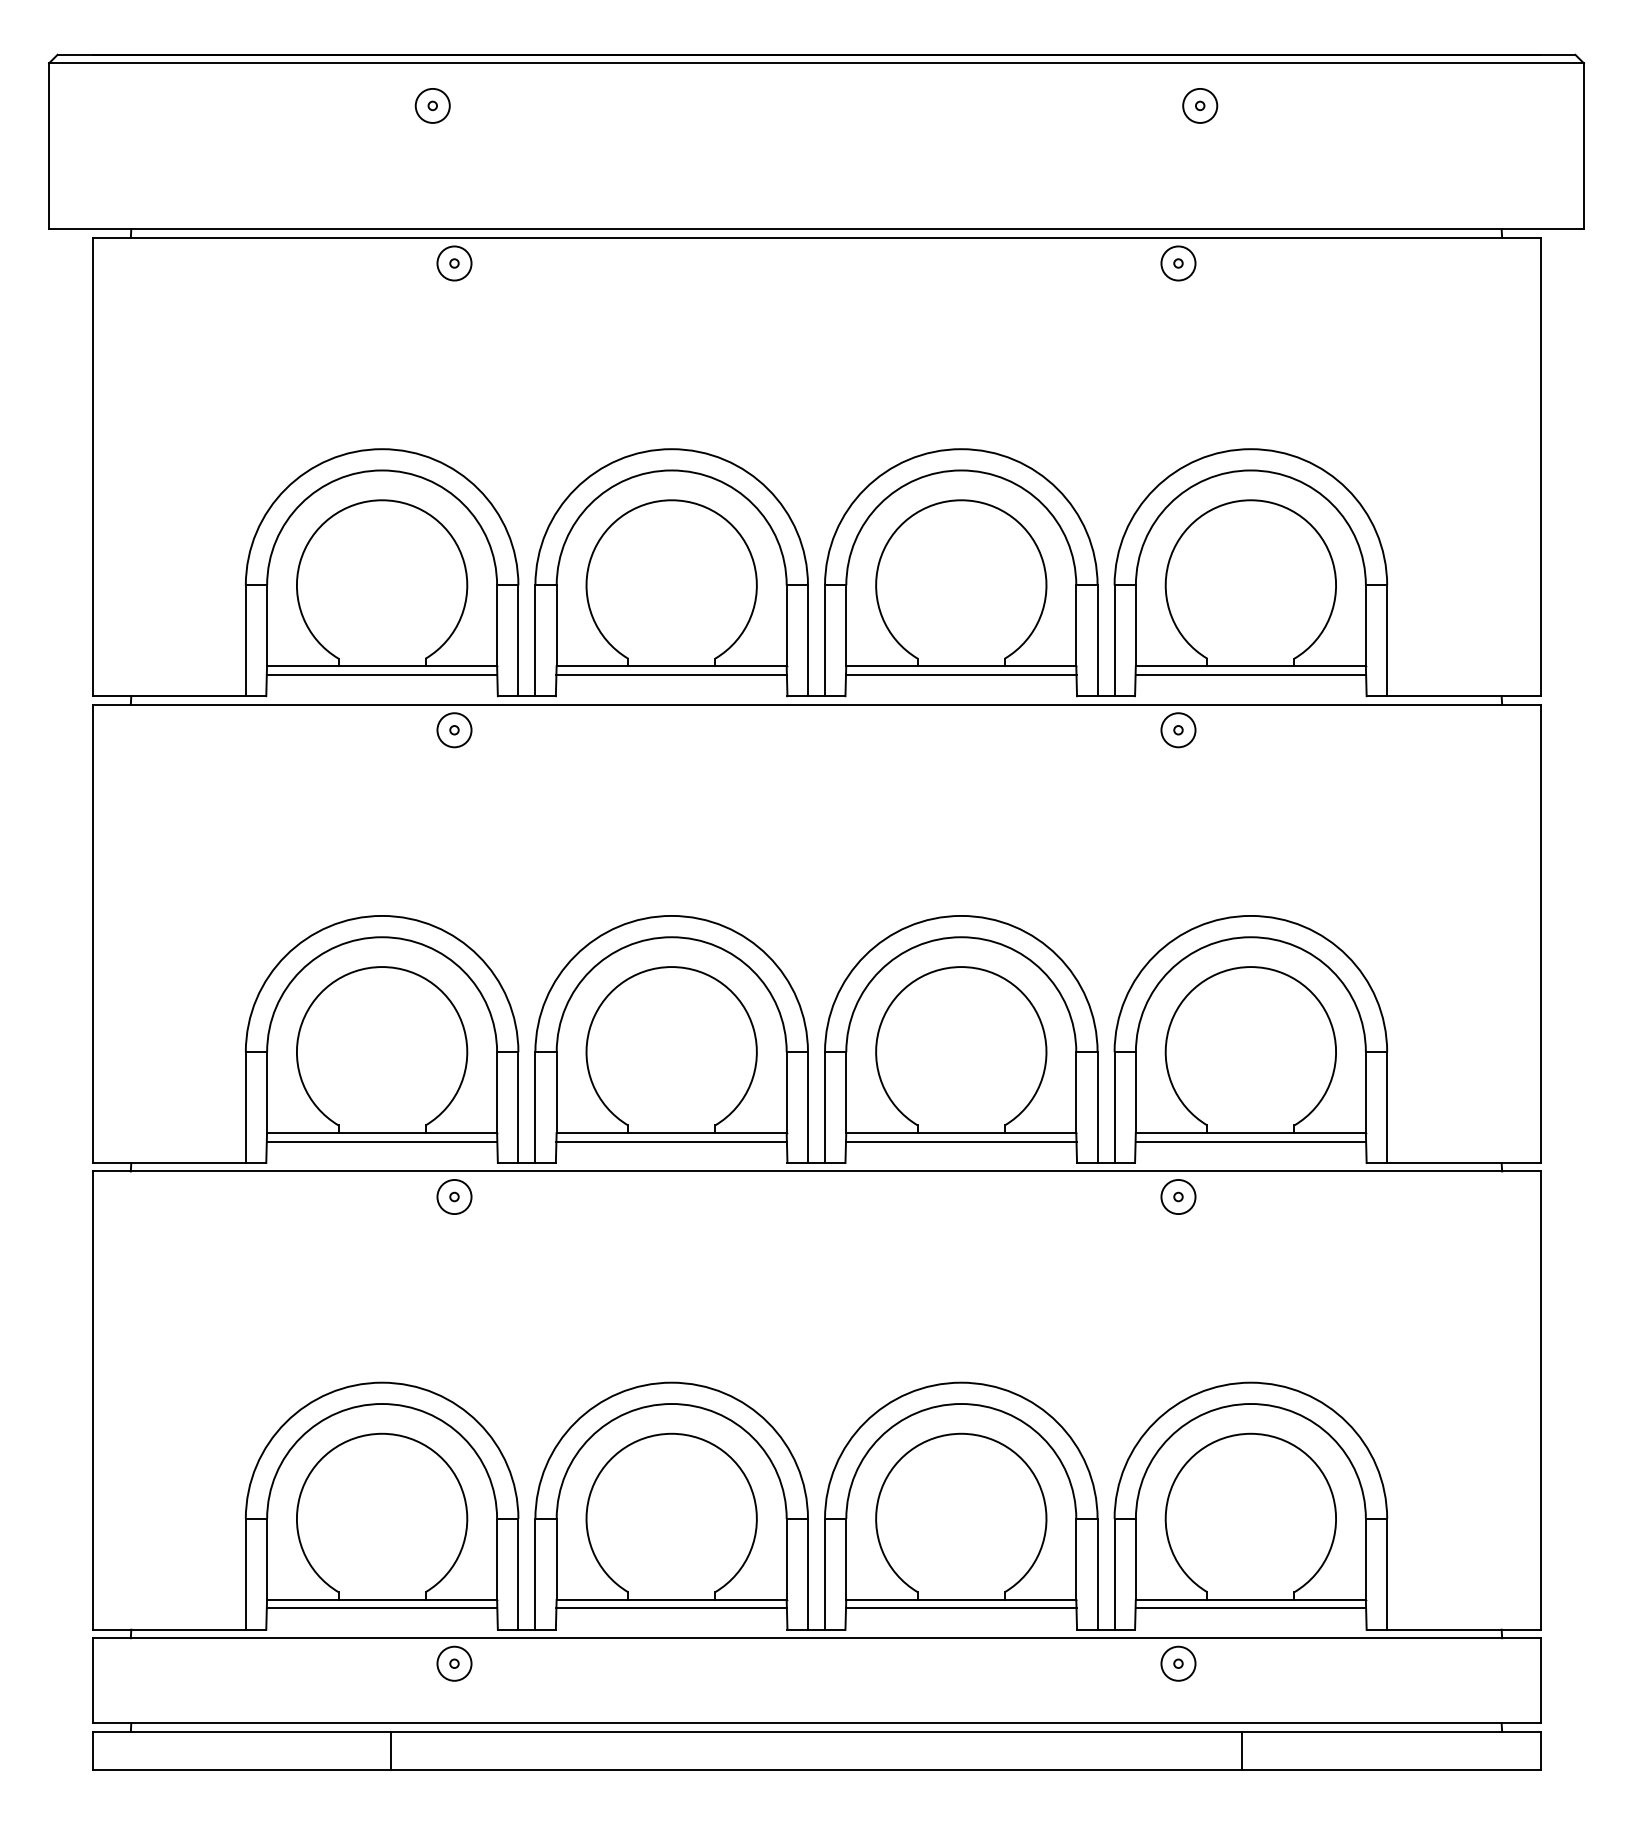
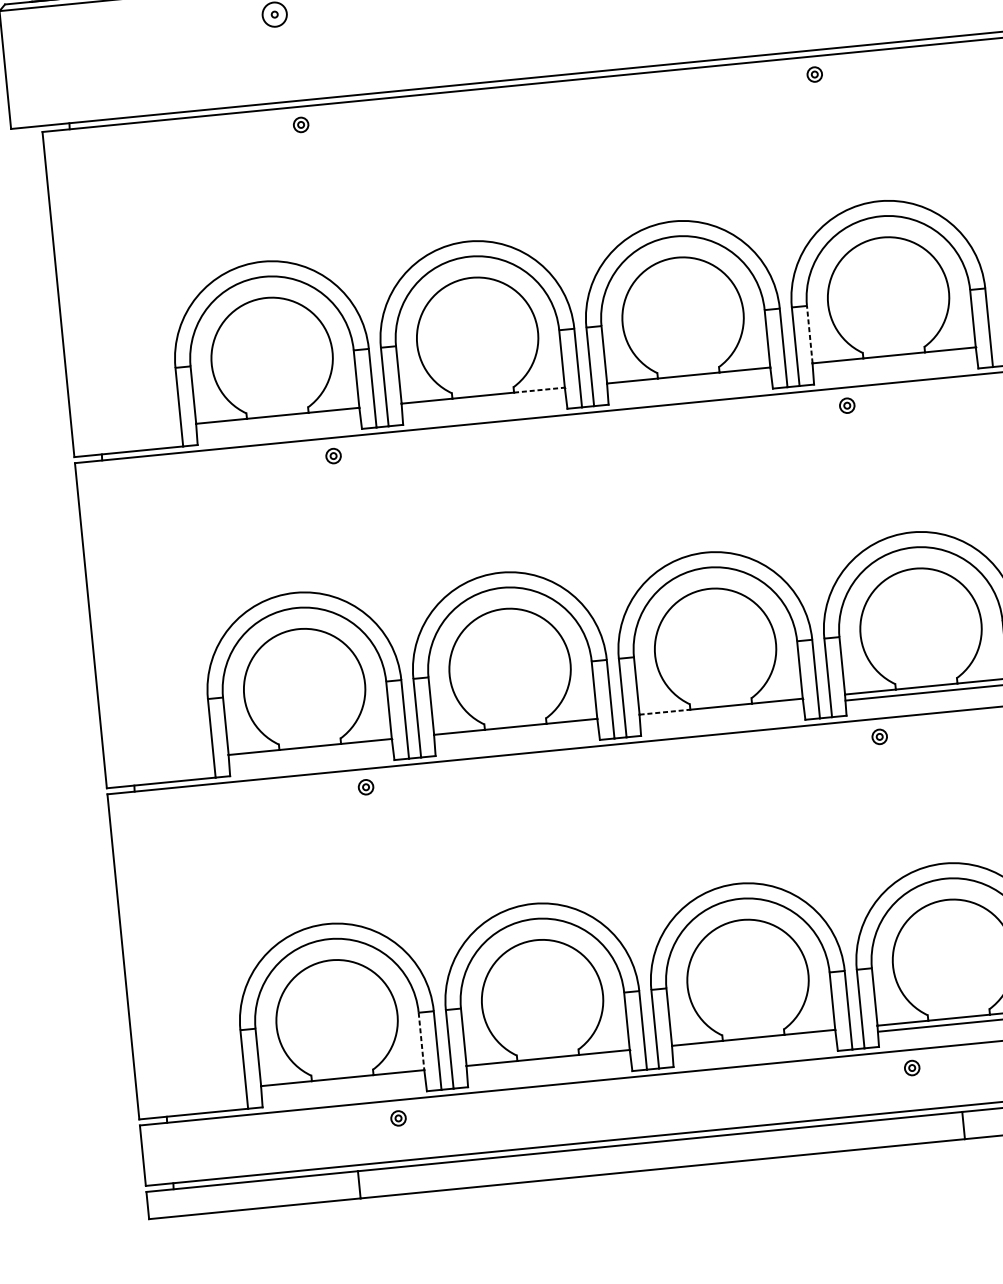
circle: (454, 263) -> (301, 124), size x0.6
circle: (1178, 263) -> (814, 74), size x0.6
line: (1135, 625) -> (809, 334), solid -> dashed
line: (750, 666) -> (539, 390), solid -> dashed
line: (381, 674) -> (277, 421), removed
line: (671, 674) -> (483, 401), removed
line: (961, 674) -> (689, 381), removed
line: (1250, 674) -> (894, 361), removed
circle: (454, 730) -> (333, 456), size x0.6
circle: (1178, 730) -> (847, 405), size x0.6
line: (882, 1133) -> (665, 712), solid -> dashed
line: (381, 1141) -> (310, 752), removed
line: (671, 1141) -> (516, 732), removed
line: (961, 1141) -> (721, 712), removed
circle: (454, 1196) -> (366, 786), size x0.6
circle: (1178, 1196) -> (879, 736), size x0.6
line: (497, 1559) -> (421, 1041), solid -> dashed
line: (381, 1608) -> (342, 1084), removed
line: (671, 1608) -> (548, 1064), removed
line: (961, 1608) -> (754, 1043), removed
circle: (454, 1663) -> (398, 1118), size x0.6
circle: (1178, 1663) -> (912, 1067), size x0.6

